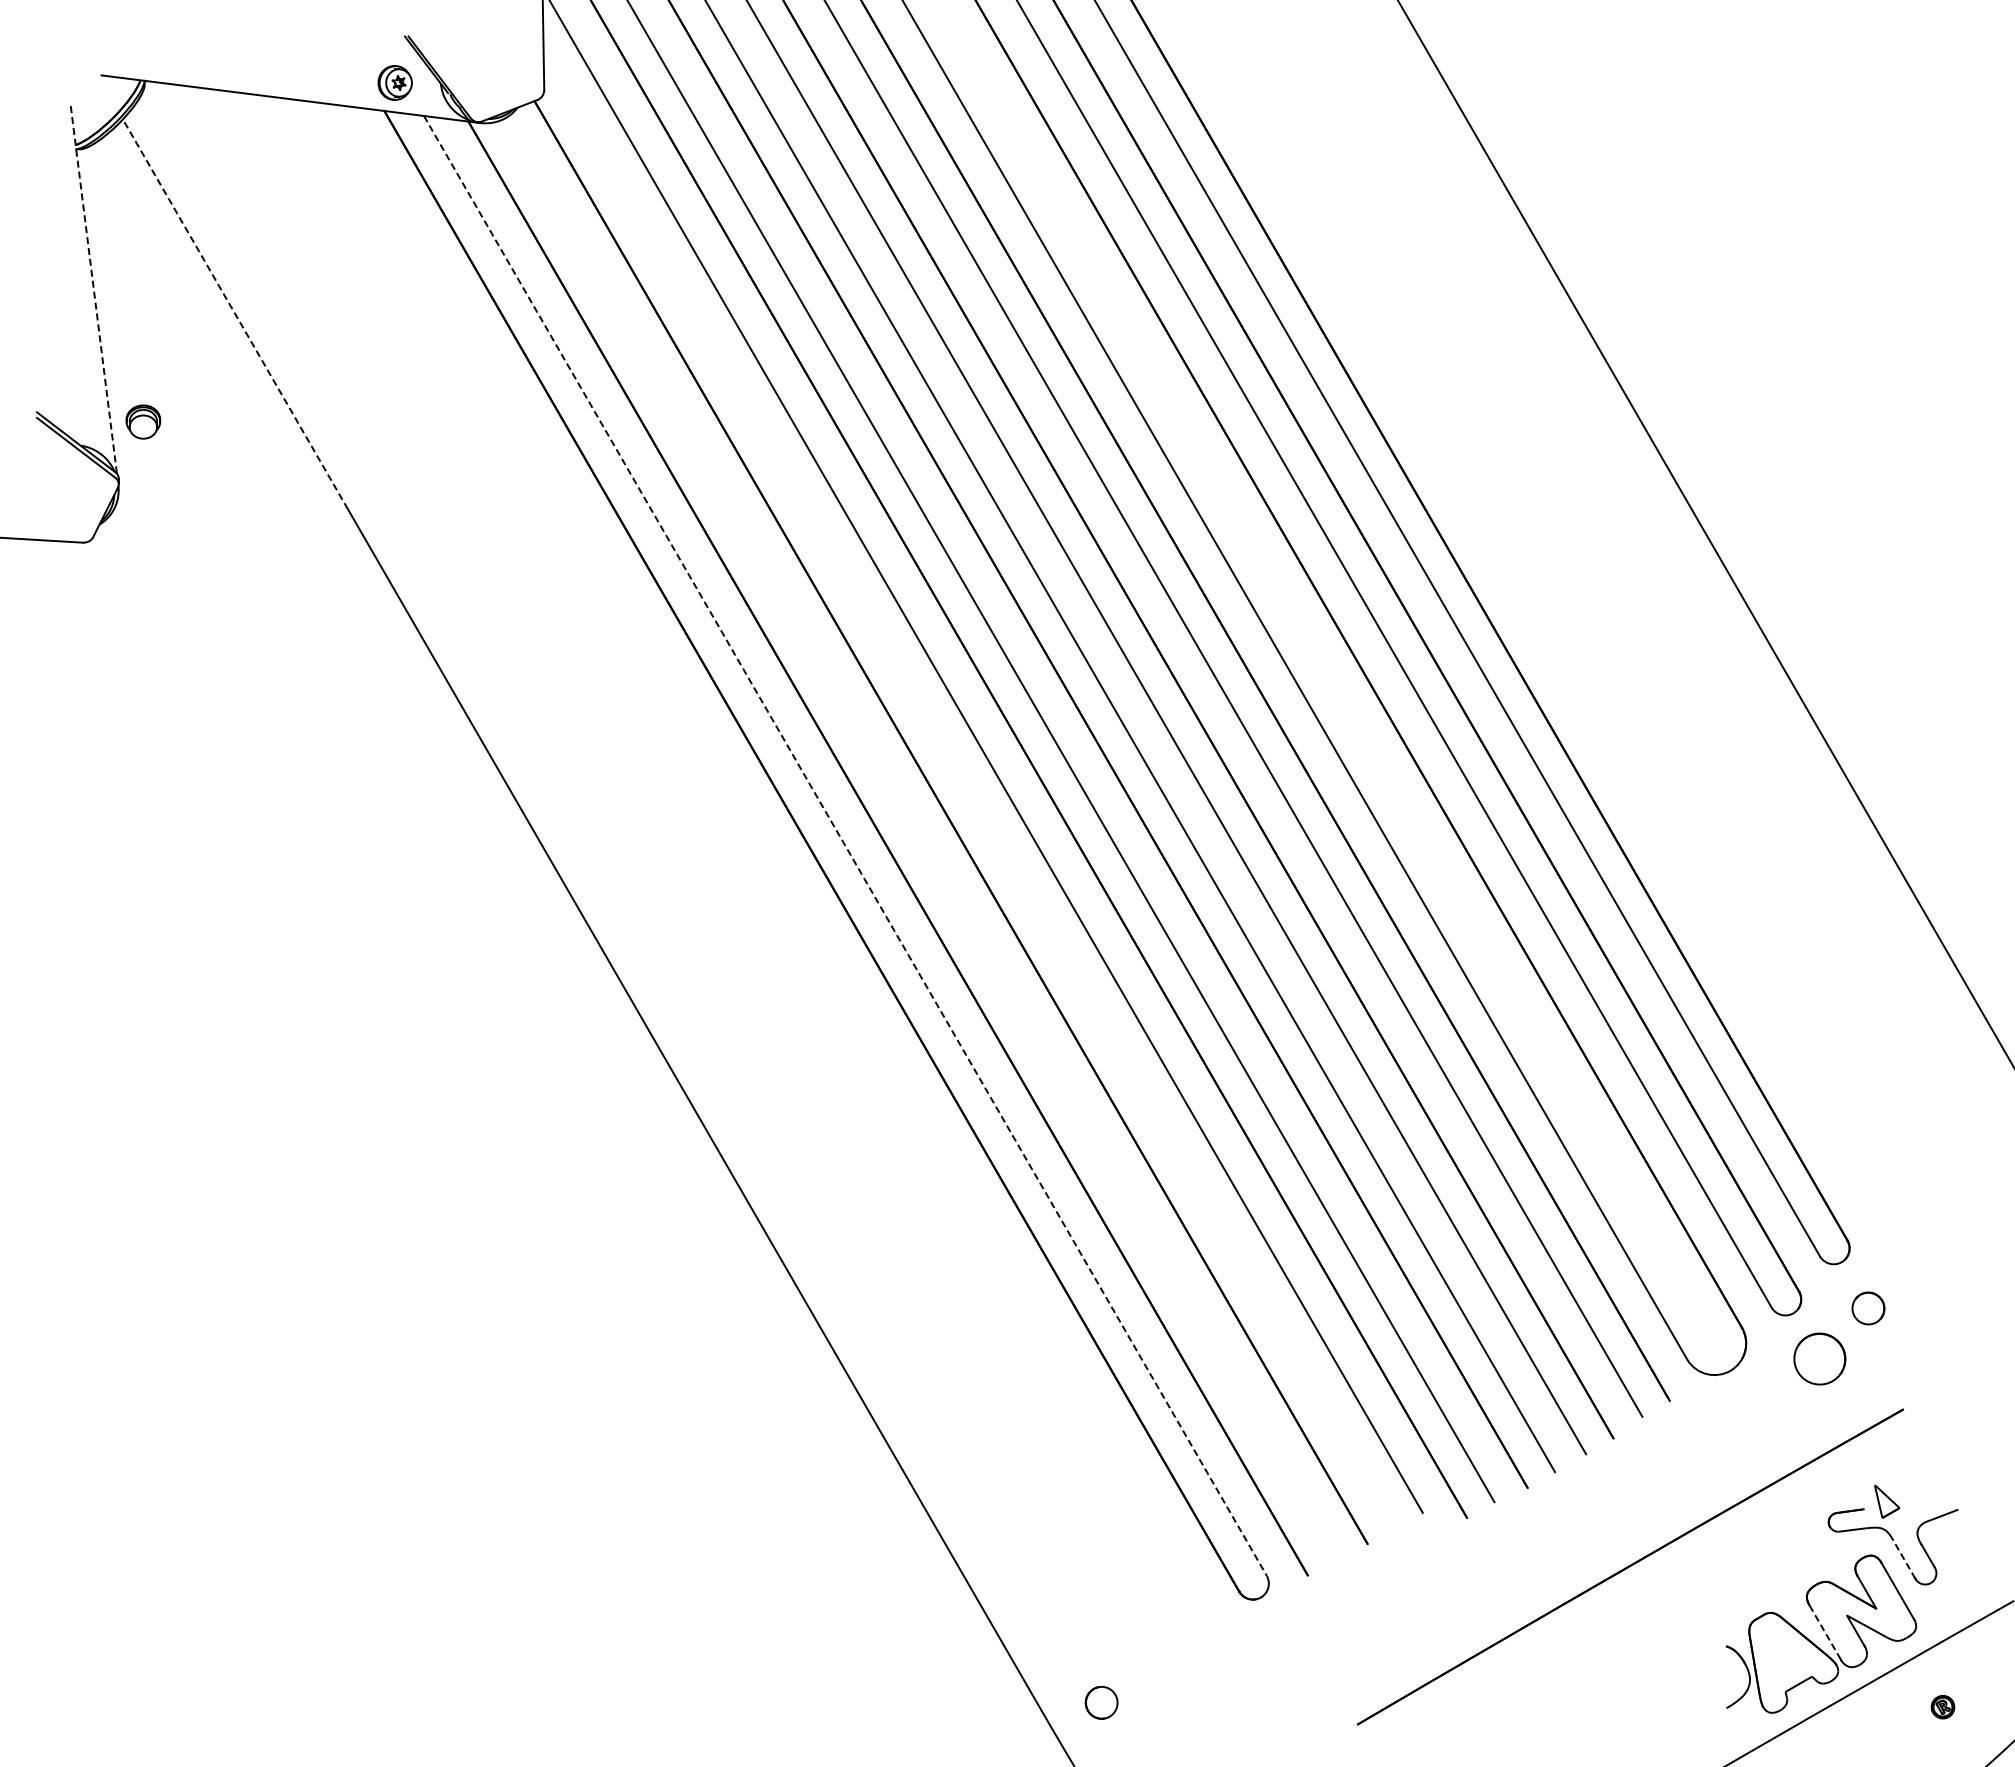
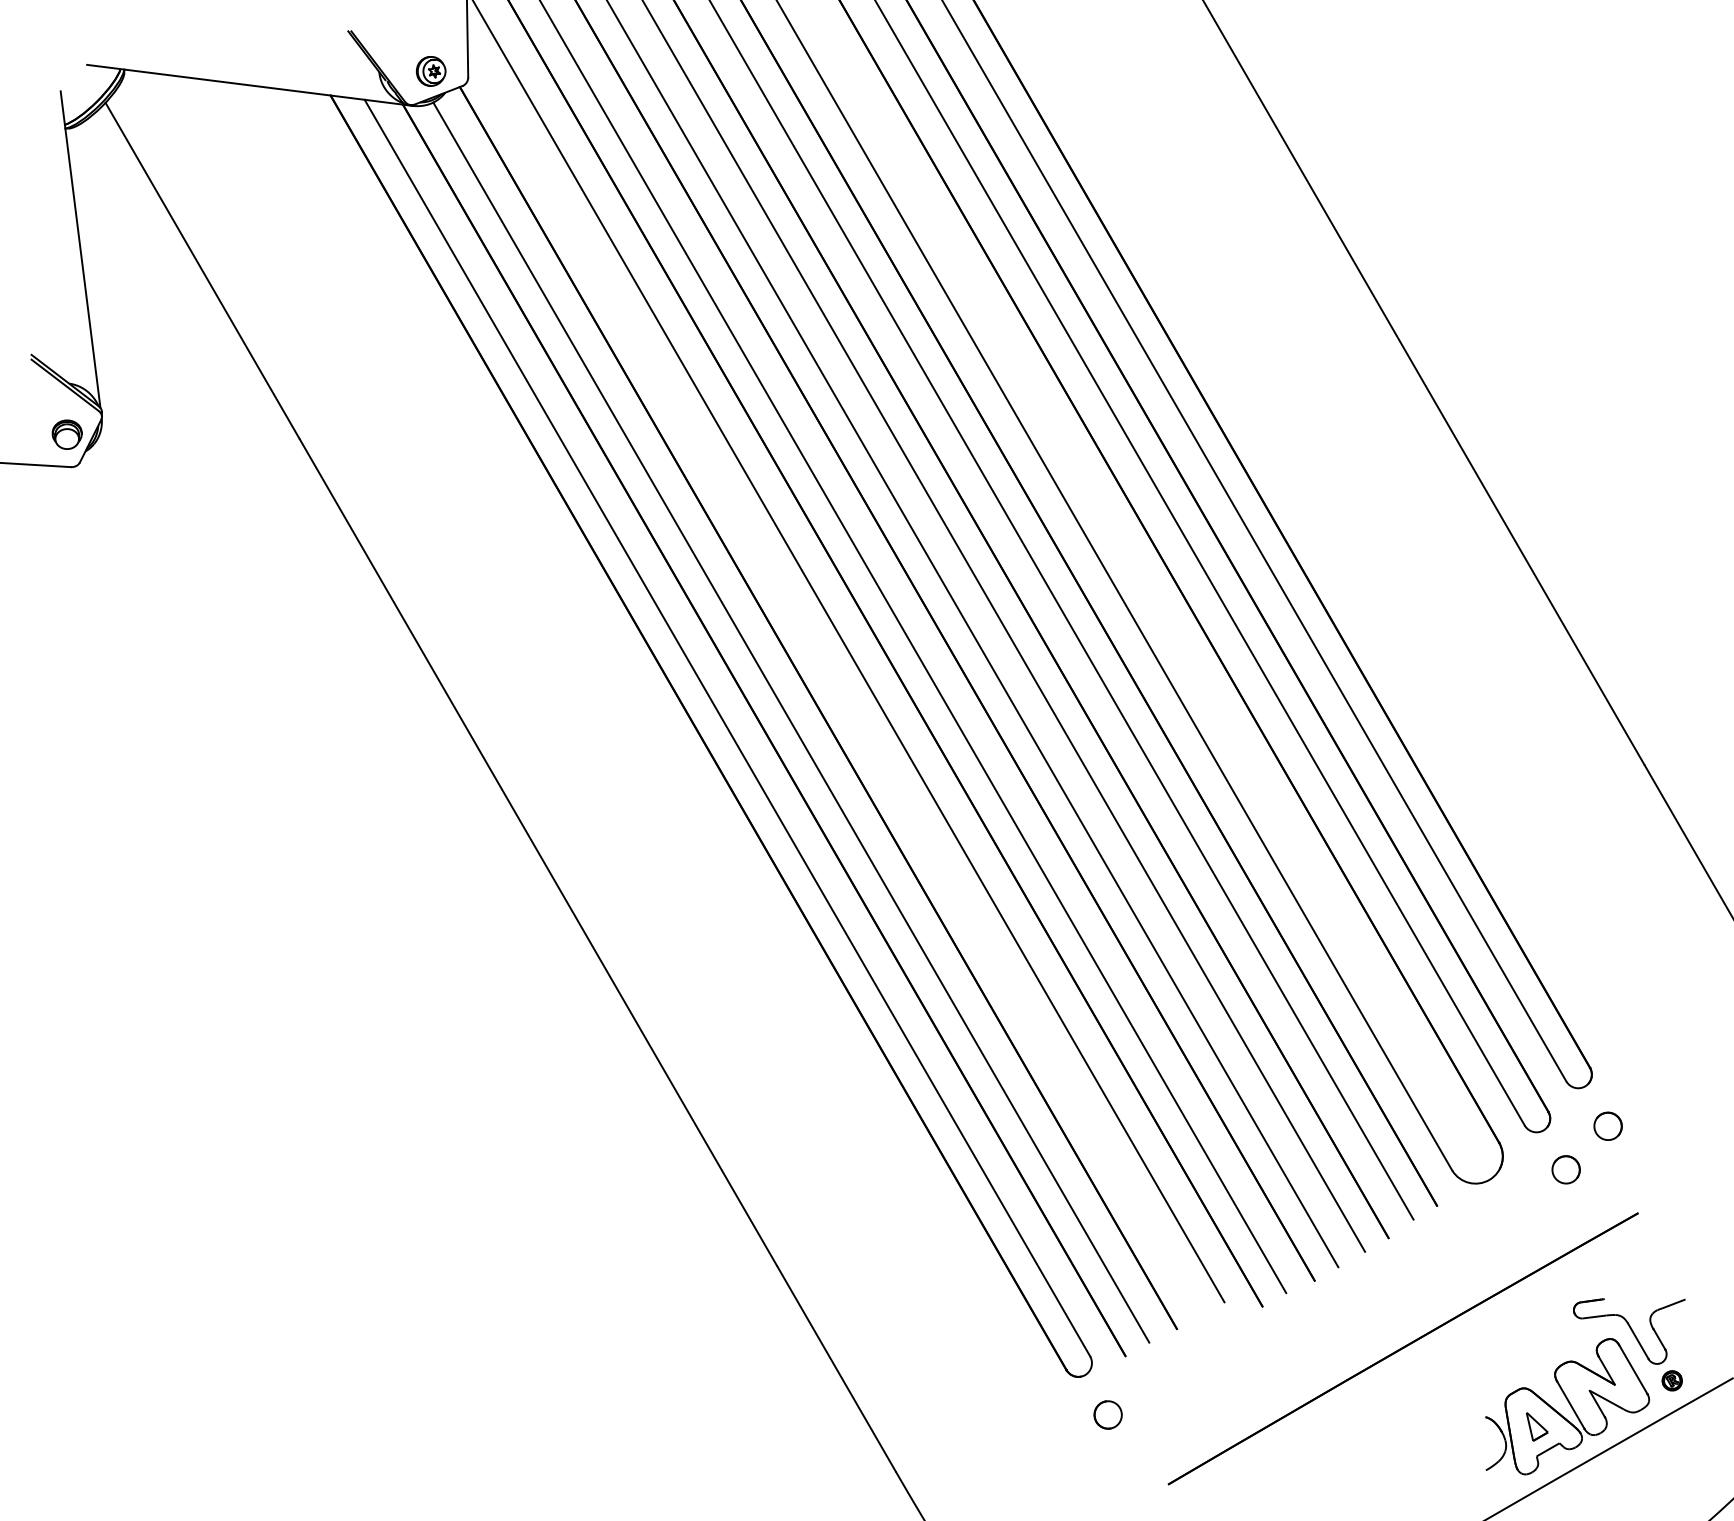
part: (394, 82) -> (430, 70), moved
line: (93, 290) -> (80, 250), dashed -> solid
line: (235, 313) -> (202, 269), dashed -> solid
part: (143, 421) -> (67, 434), moved
line: (919, 839) -> (791, 722), added
line: (845, 846) -> (727, 728), dashed -> solid
part: (1819, 1358) -> (1565, 1169), size x0.62
part: (1887, 1501) -> (1537, 1426), moved
line: (1903, 1558) -> (1638, 1341), dashed -> solid
line: (1824, 1632) -> (1570, 1405), dashed -> solid
part: (1101, 1702) -> (1108, 1414), moved
part: (1942, 1707) -> (1671, 1381), moved

